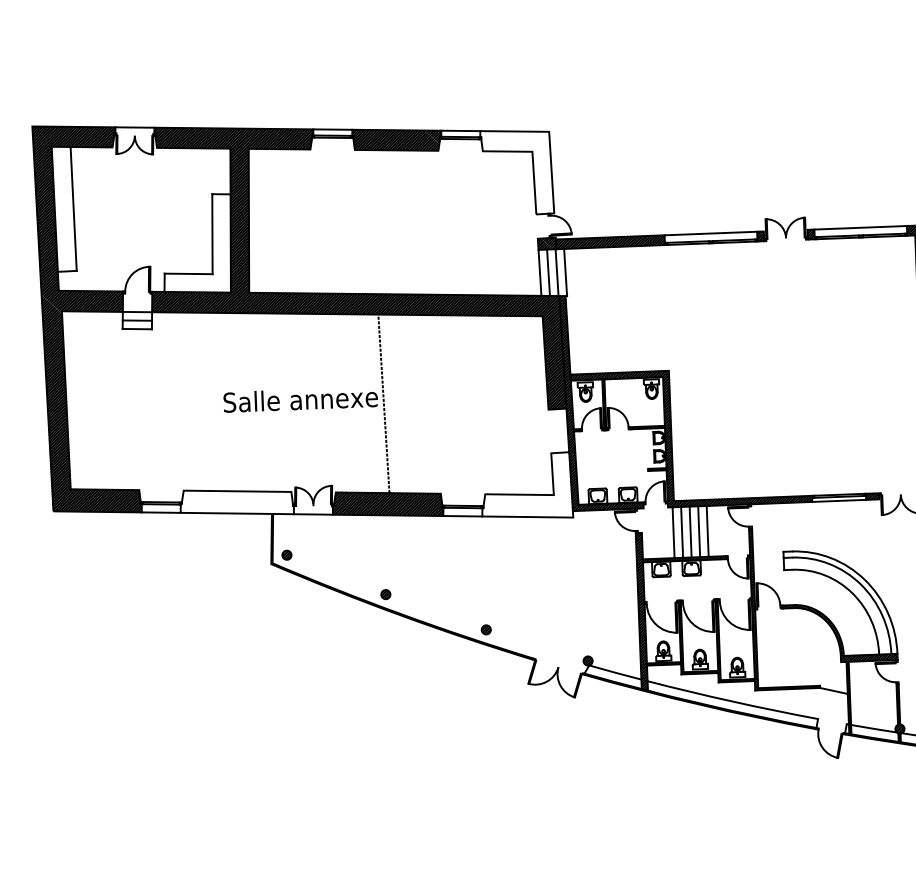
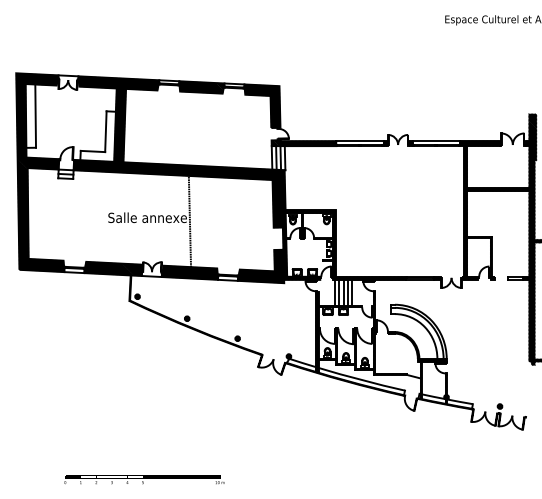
hatch: (517, 172) -> (262, 106), added
hatch: (522, 408) -> (260, 226), added
hatch: (237, 501) -> (113, 268), added

